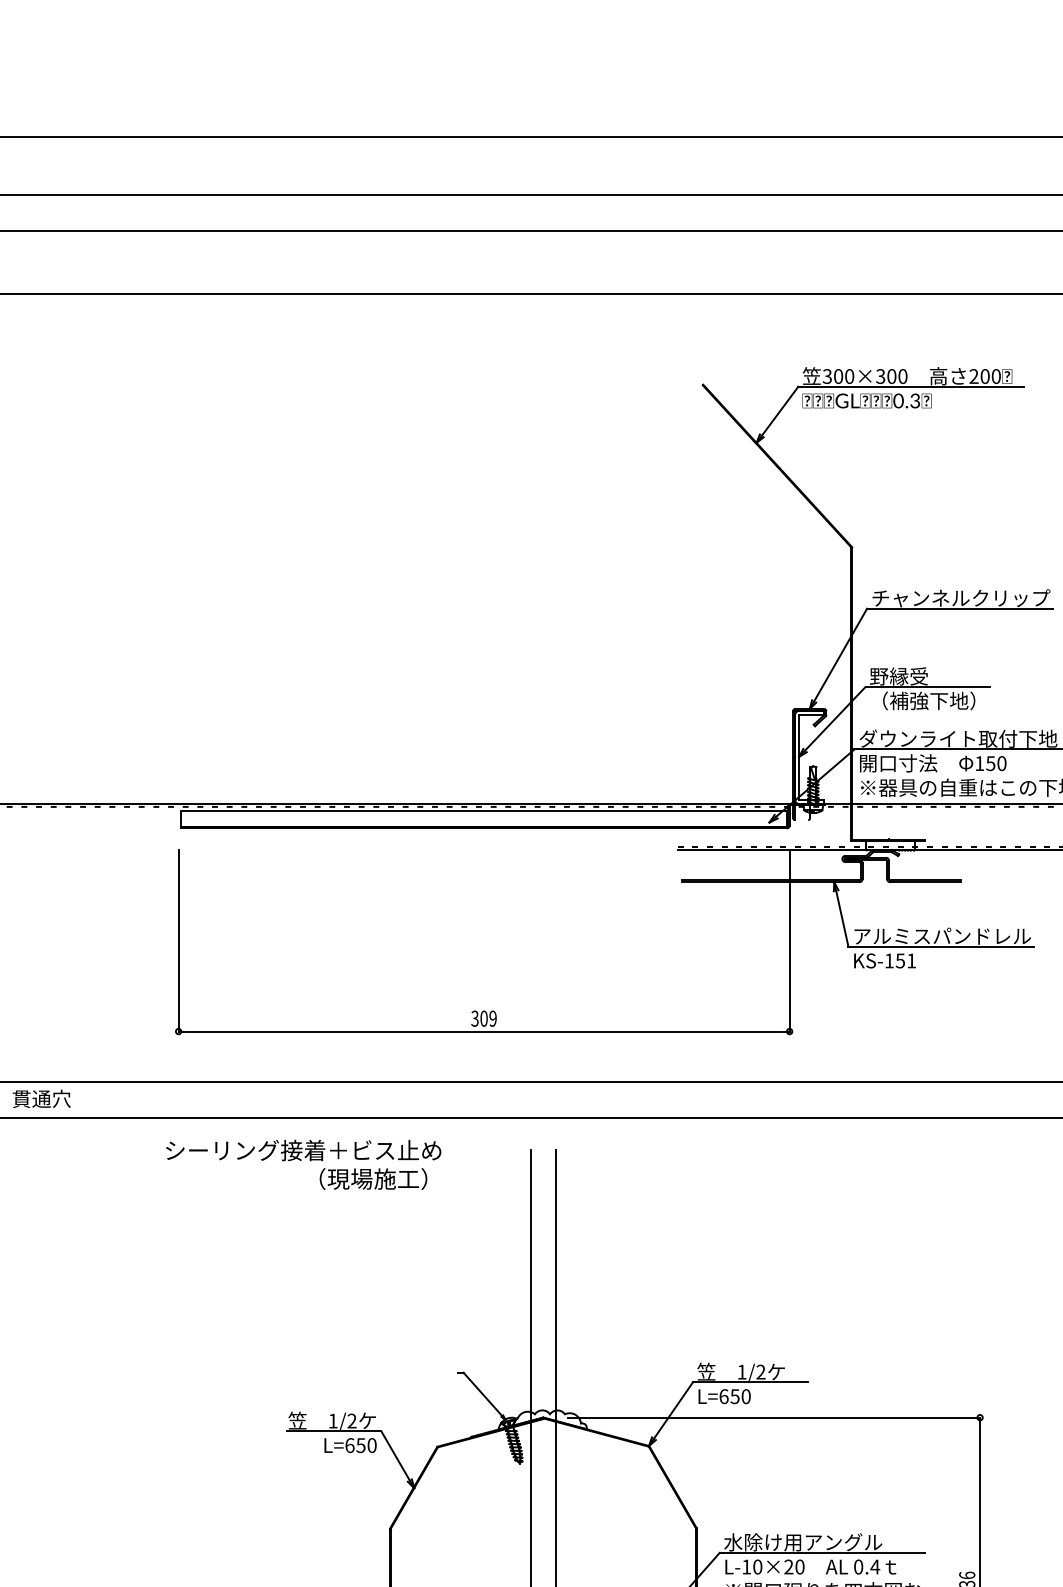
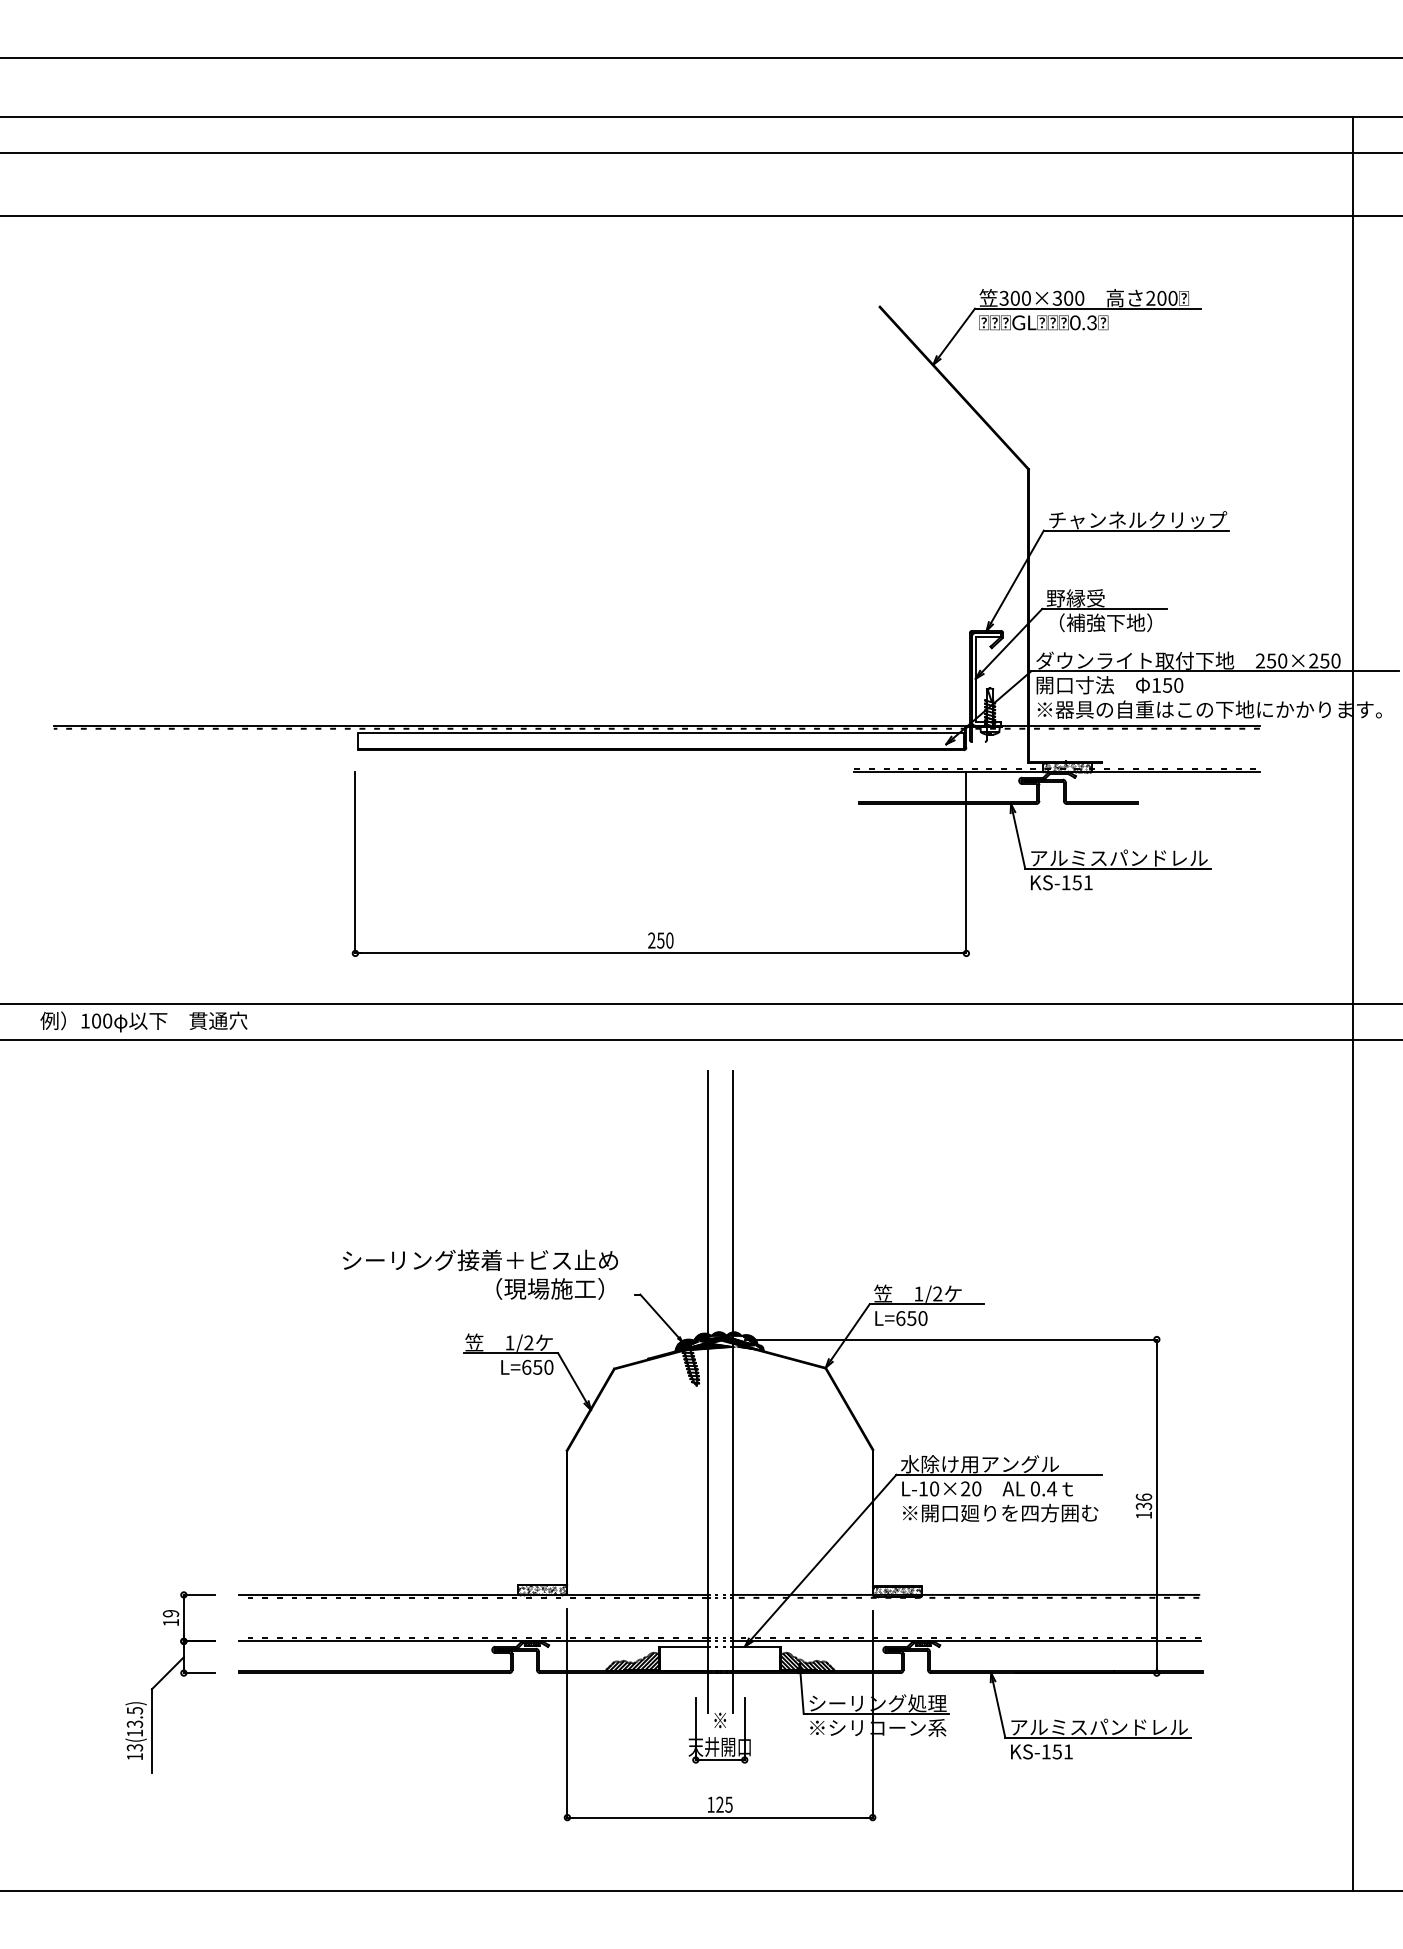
hatch: (890, 845) -> (1067, 767), added
text: (483, 1018) -> (660, 940), 309 -> 250
text: (303, 1164) -> (480, 1274), moved
hatch: (542, 1419) -> (719, 1341), added

